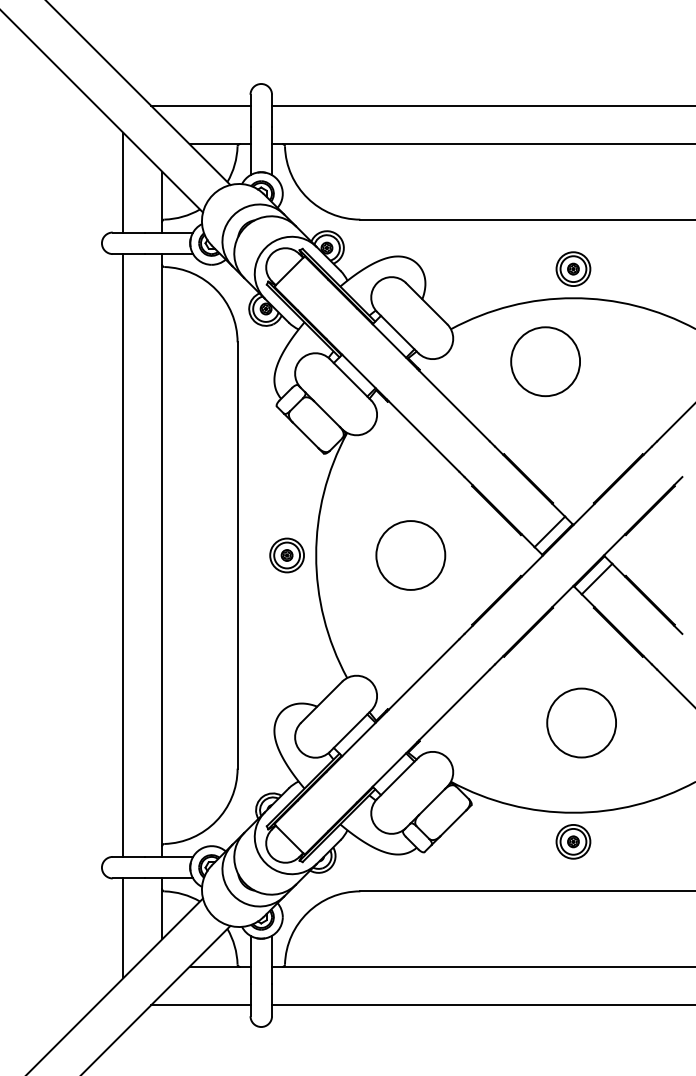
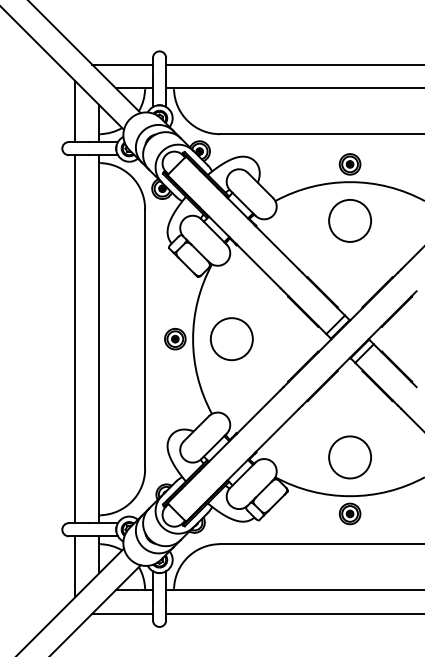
circle: (544, 361) -> (349, 220), moved
circle: (410, 556) -> (231, 339), moved
circle: (580, 723) -> (349, 457), moved

